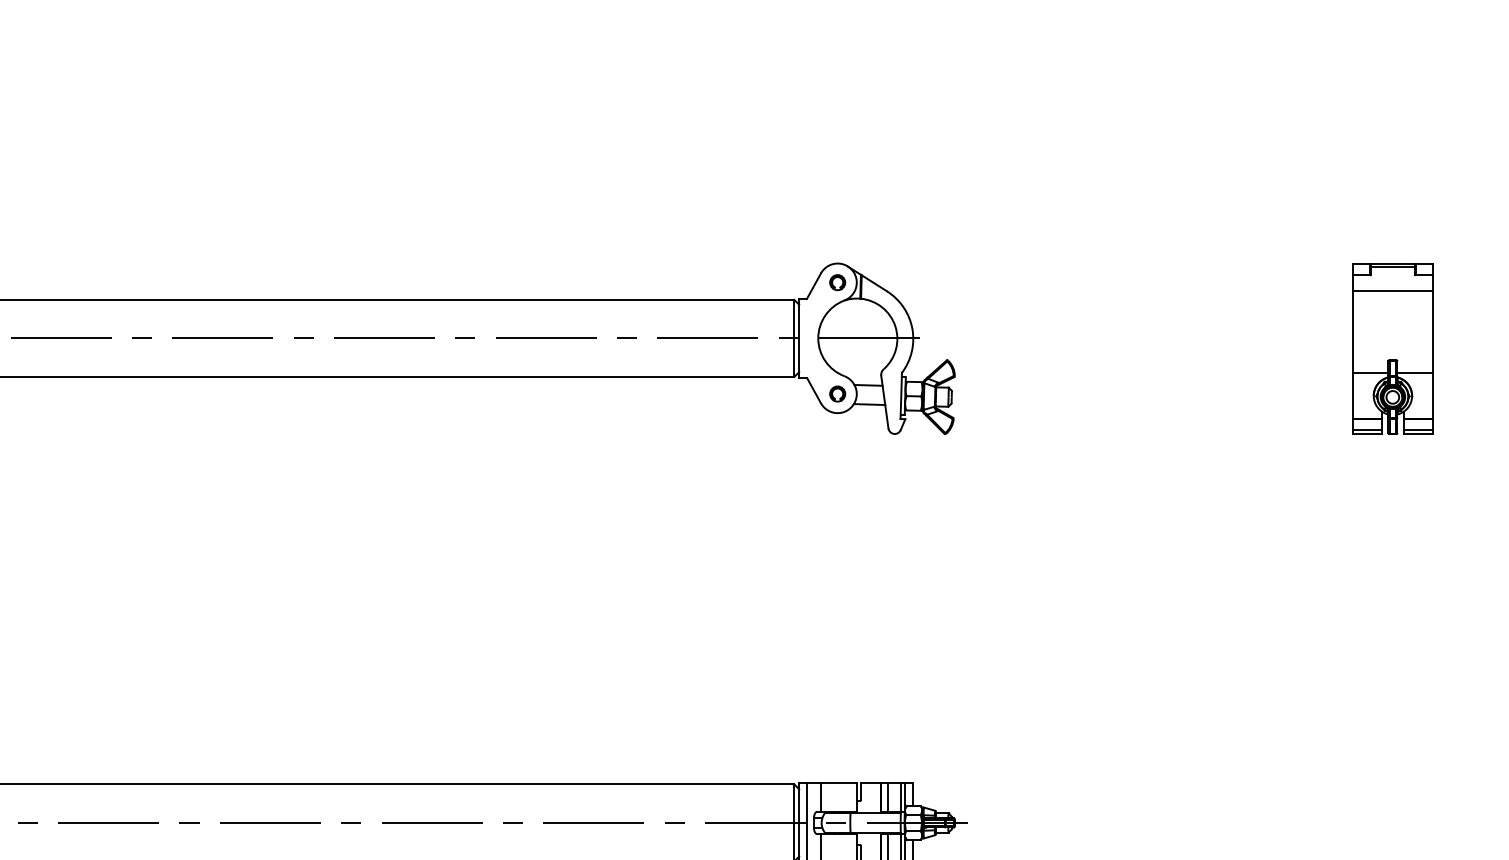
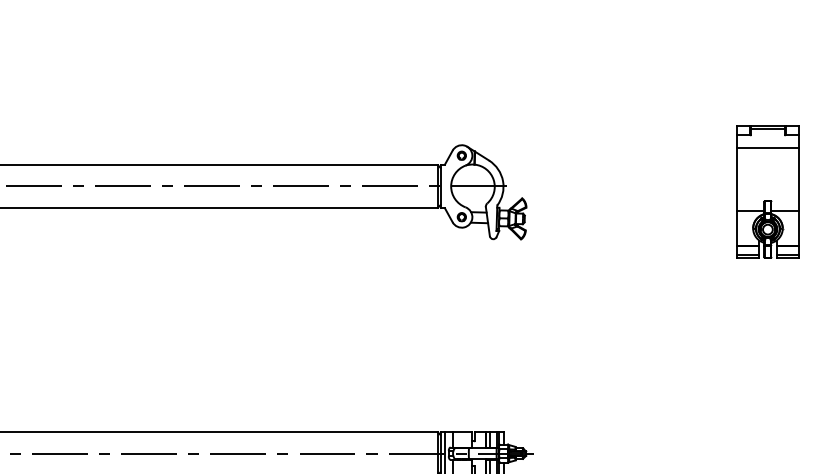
part: (1392, 349) -> (767, 192), size x1.4

